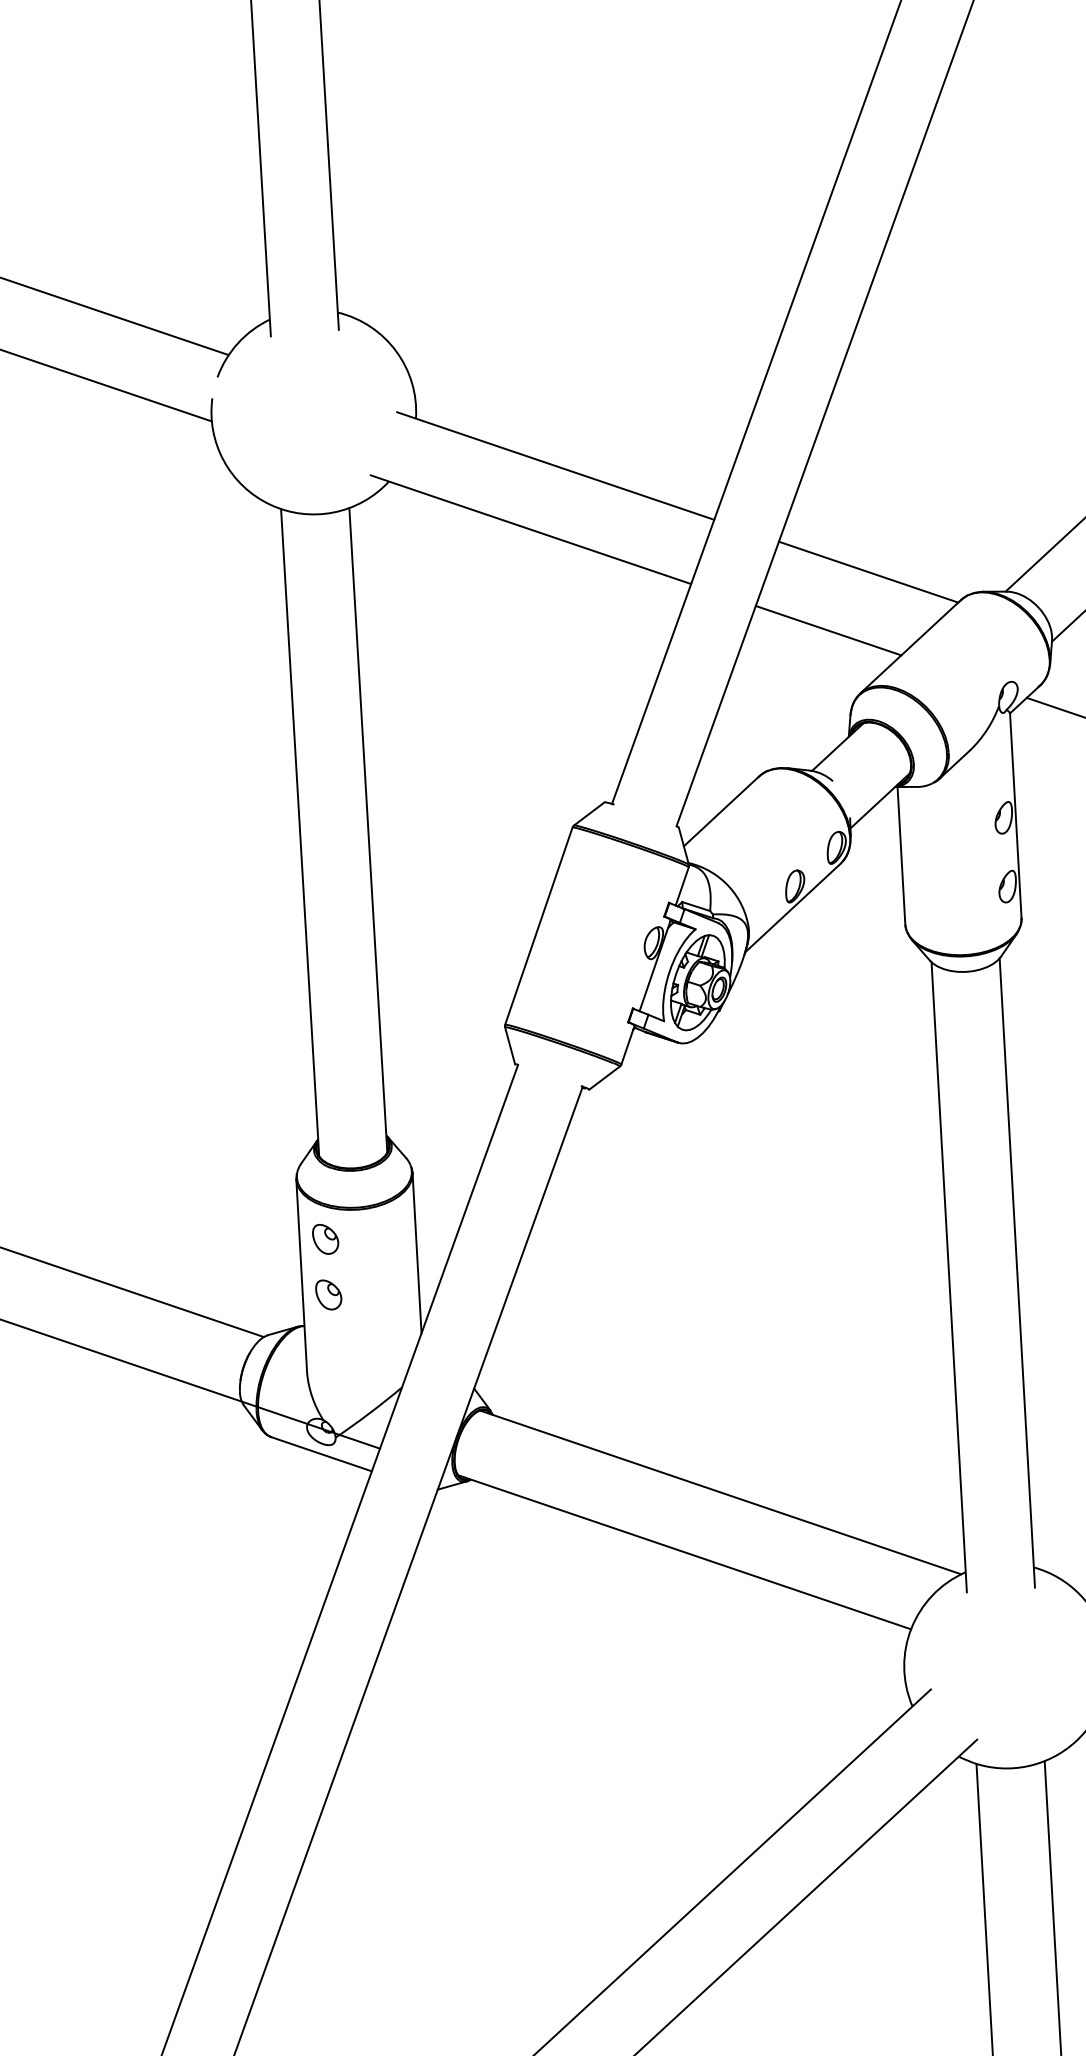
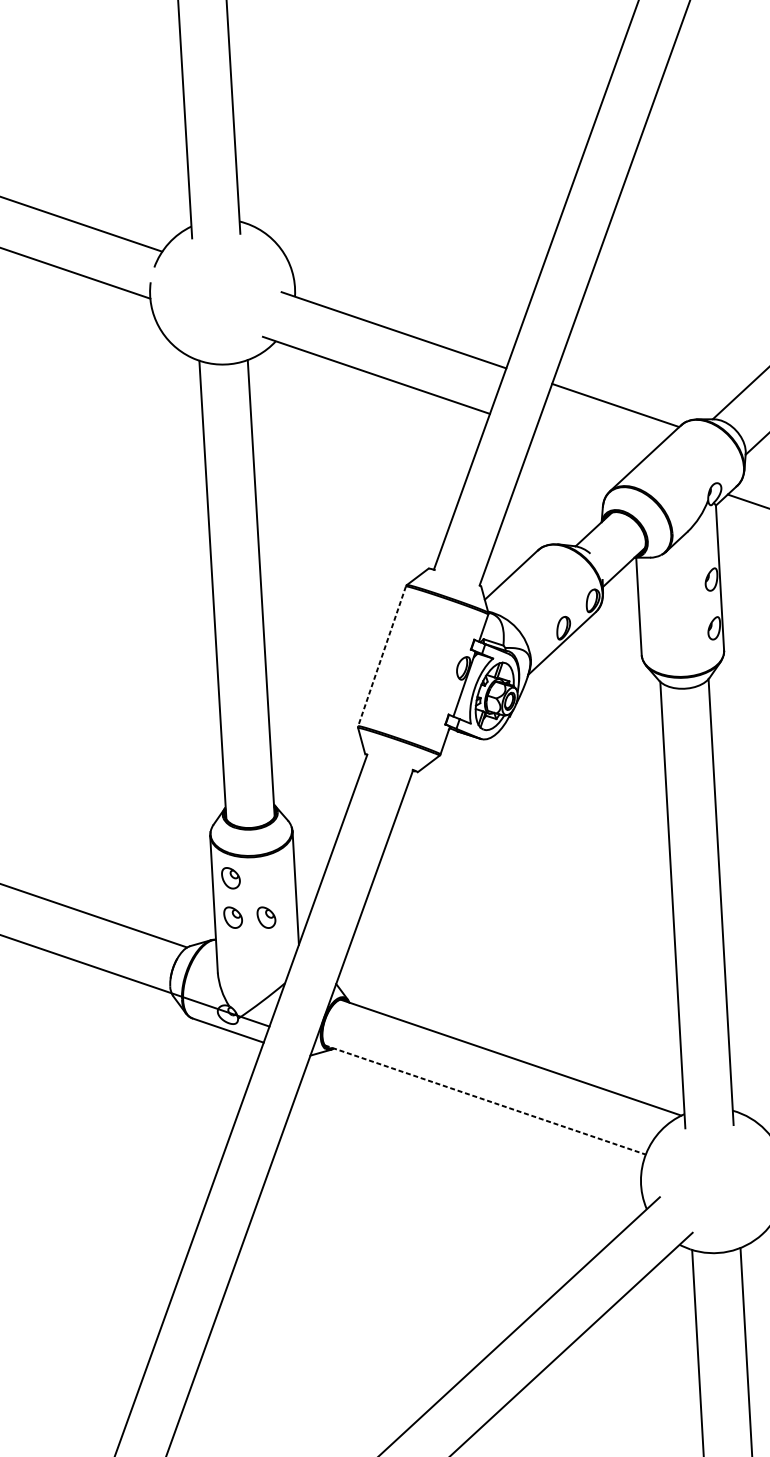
line: (828, 630) -> (587, 446), removed
line: (538, 926) -> (381, 656), solid -> dashed
part: (375, 1294) -> (266, 917), added
line: (685, 1552) -> (485, 1100), solid -> dashed

